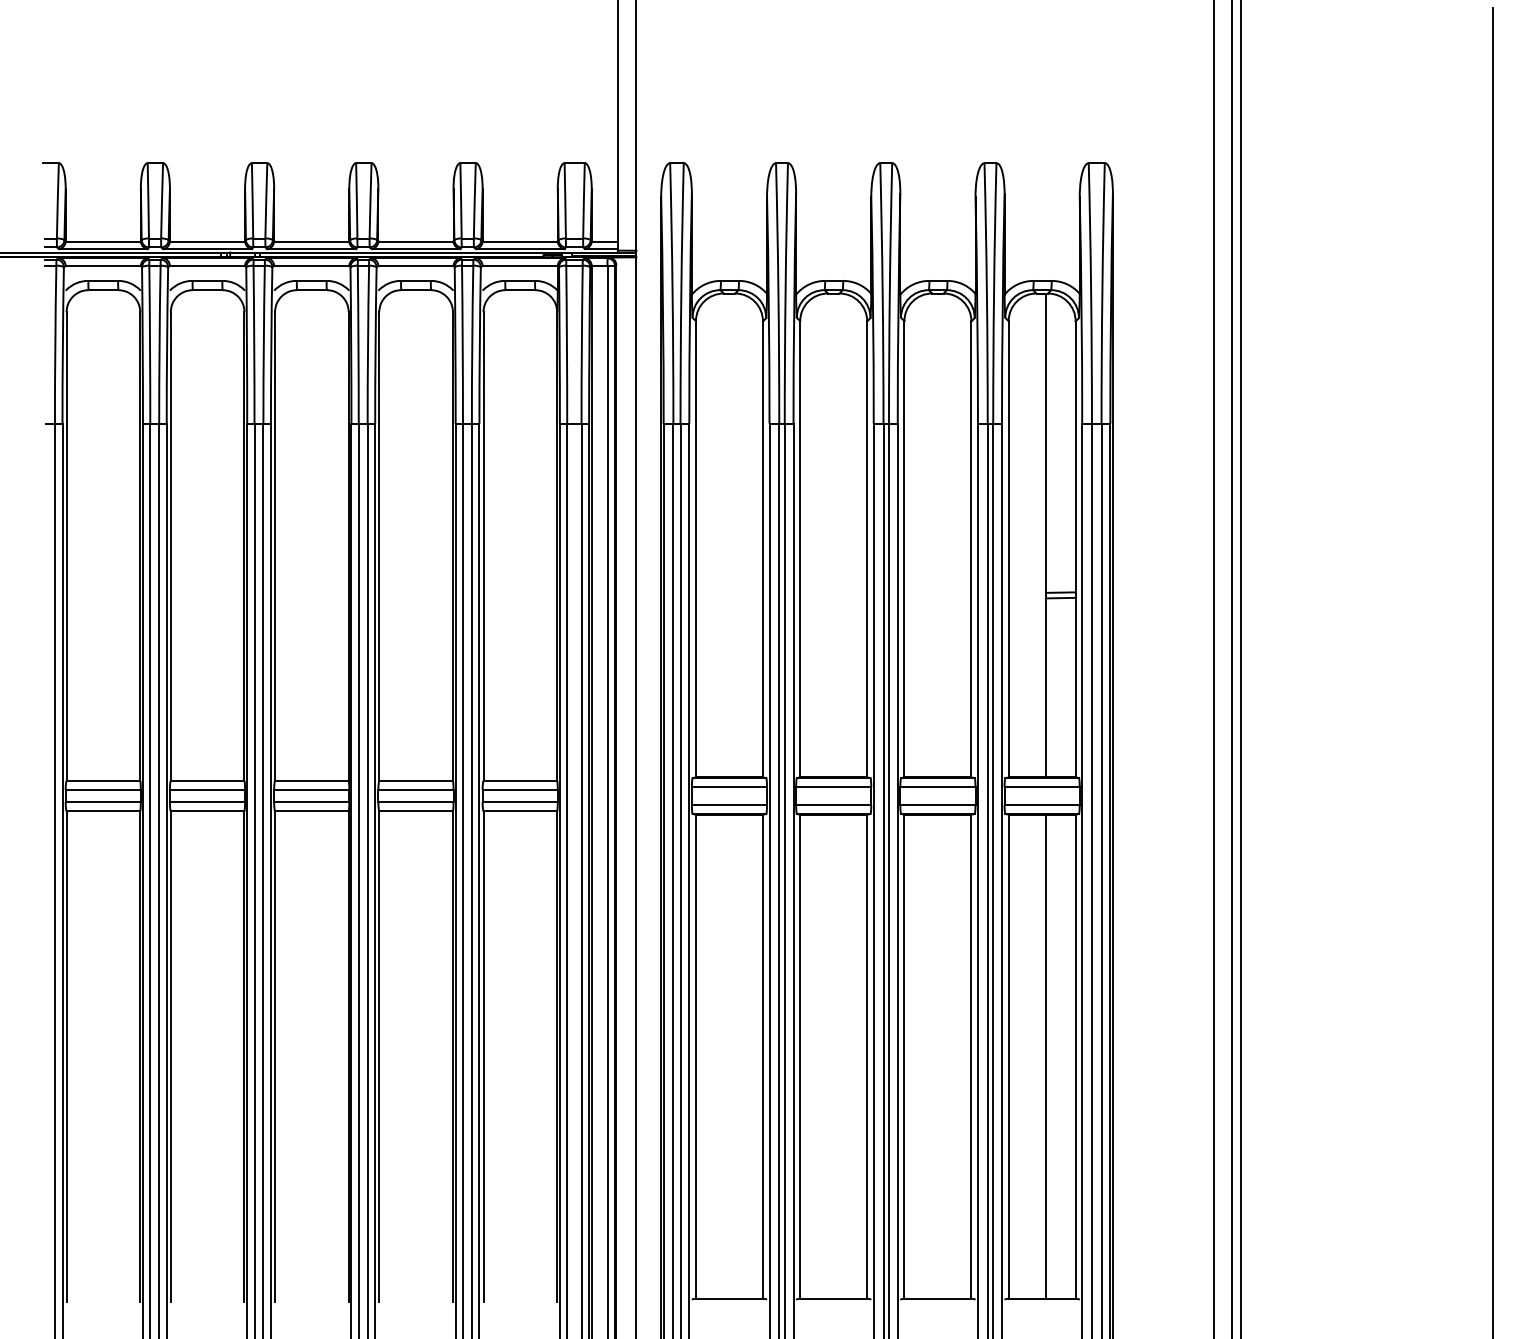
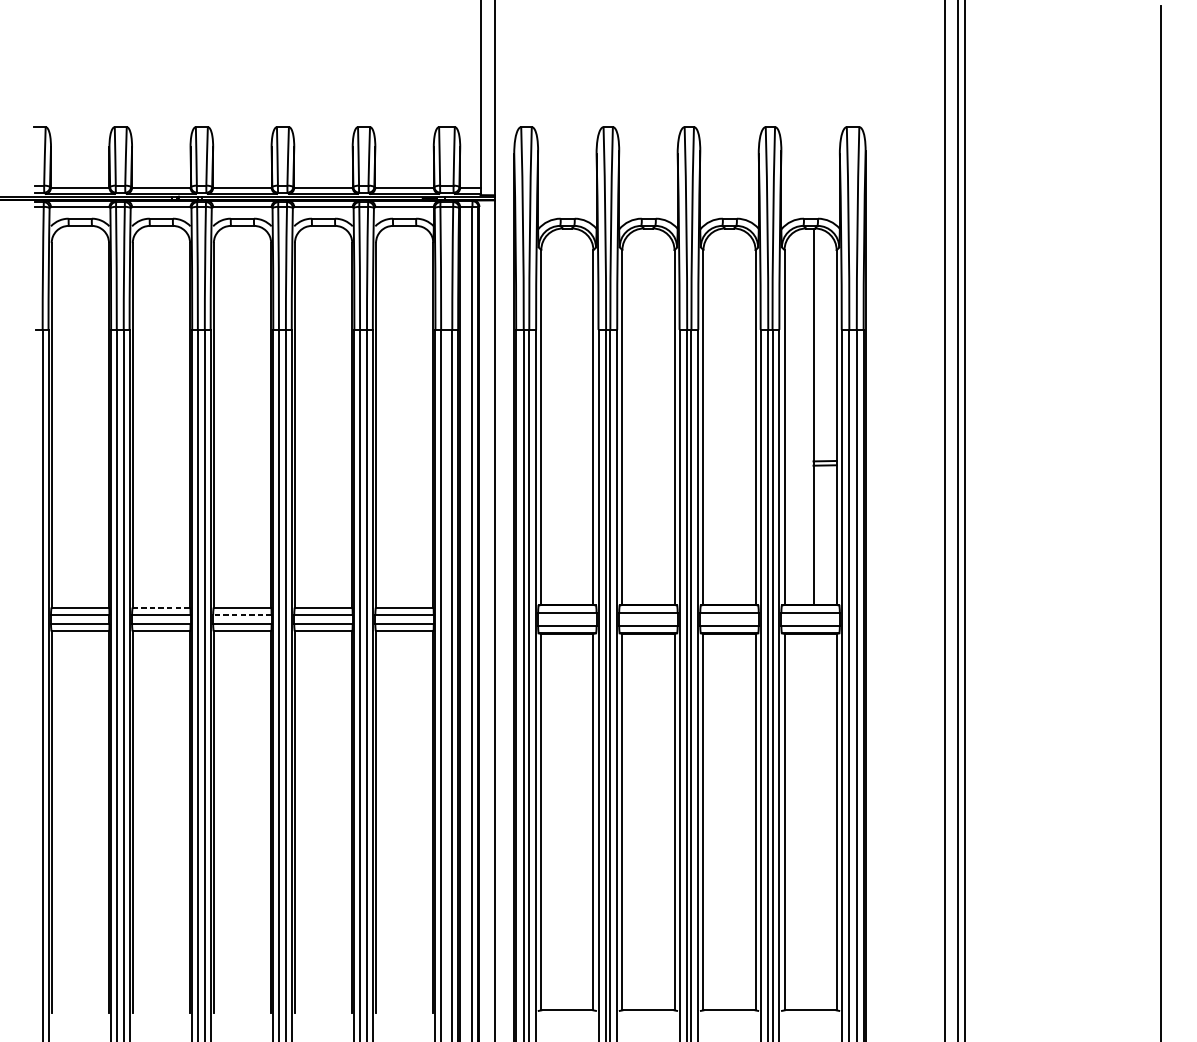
line: (207, 780) -> (161, 607), solid -> dashed
line: (311, 790) -> (242, 615), solid -> dashed
line: (1045, 1056) -> (813, 822), removed

